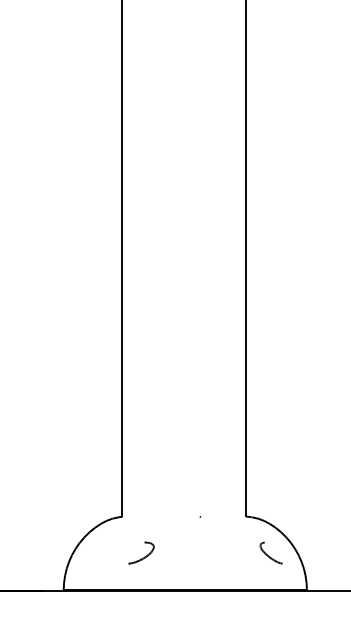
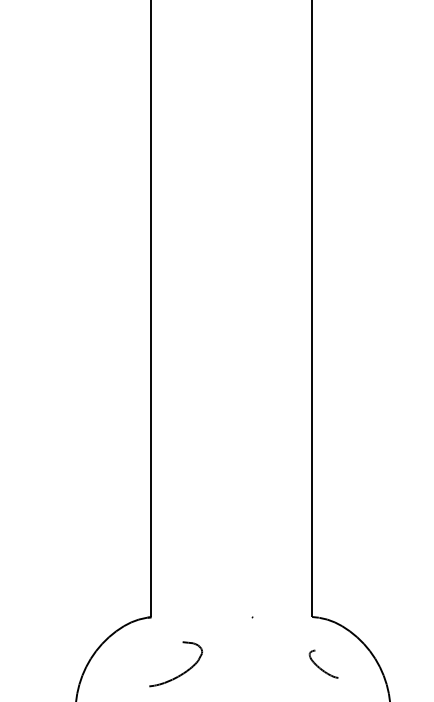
part: (141, 552) -> (176, 663), size x1.6
part: (270, 552) -> (322, 663), moved

